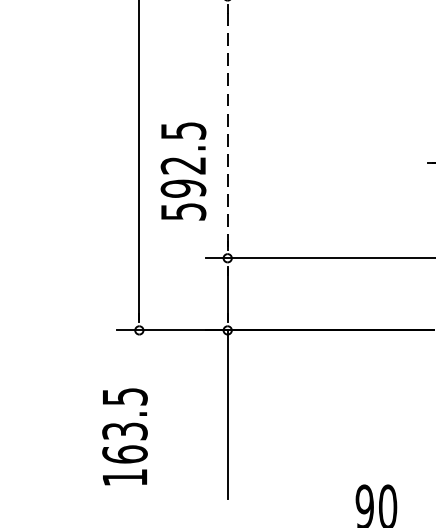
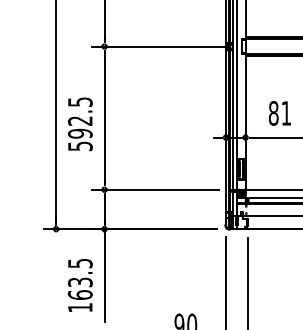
line: (227, 127) -> (104, 118), dashed -> solid
text: (183, 171) -> (80, 124), moved
text: (125, 437) -> (80, 285), moved

